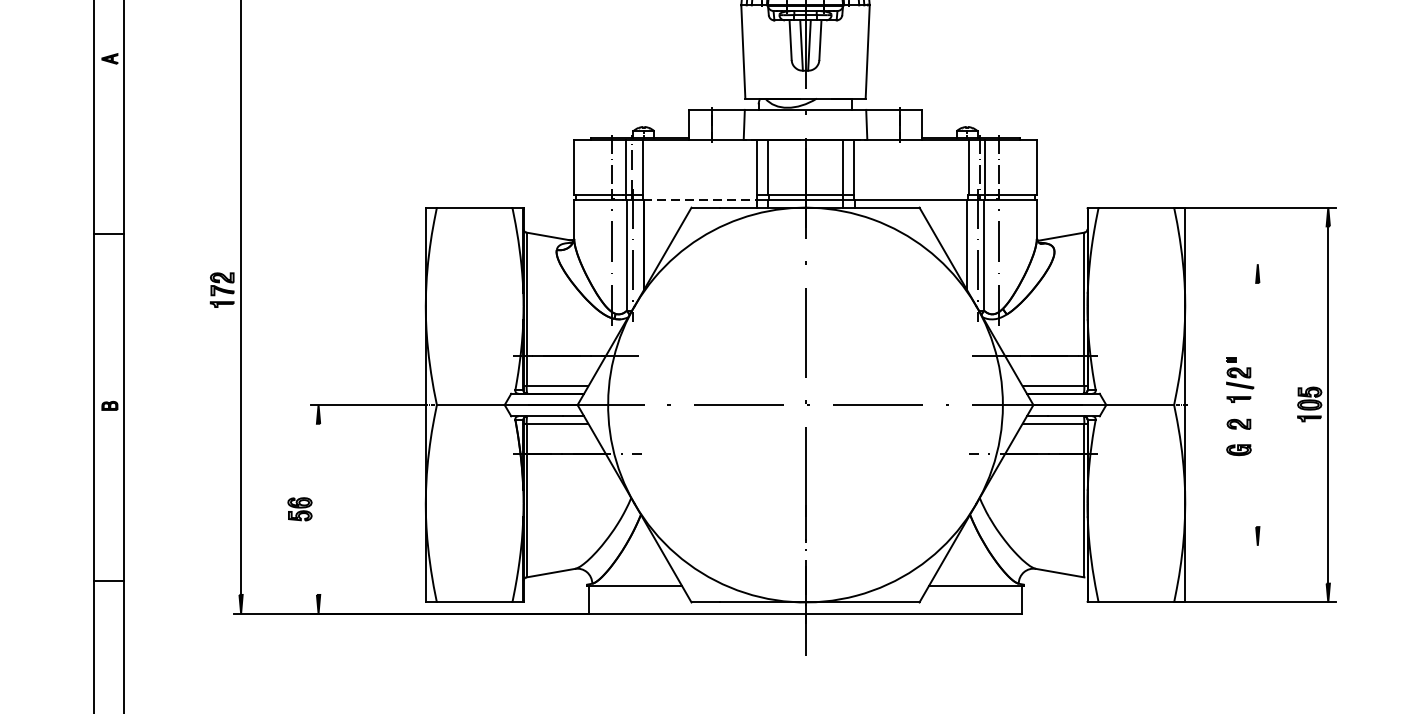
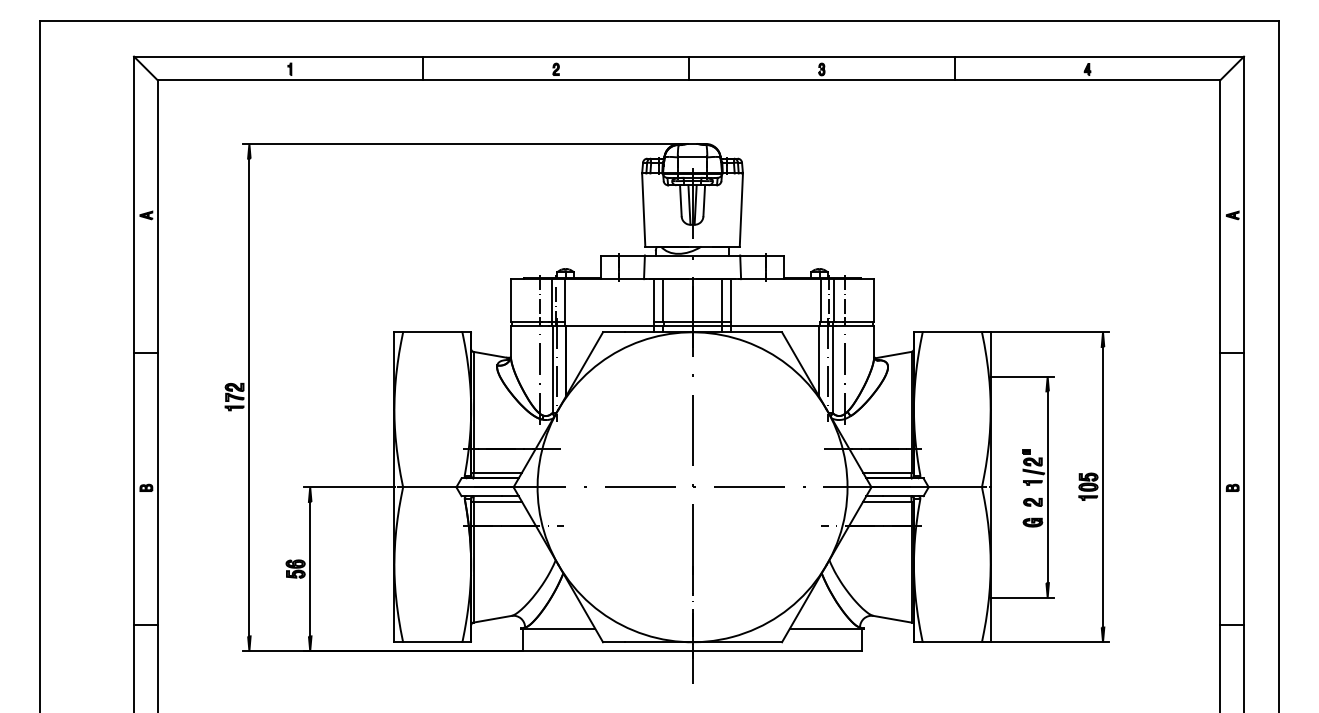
line: (699, 200) -> (609, 326), dashed -> solid
line: (1224, 263) -> (1021, 376), added
line: (1257, 405) -> (1047, 487), added
line: (318, 508) -> (310, 568), added
line: (1224, 545) -> (1021, 597), added

